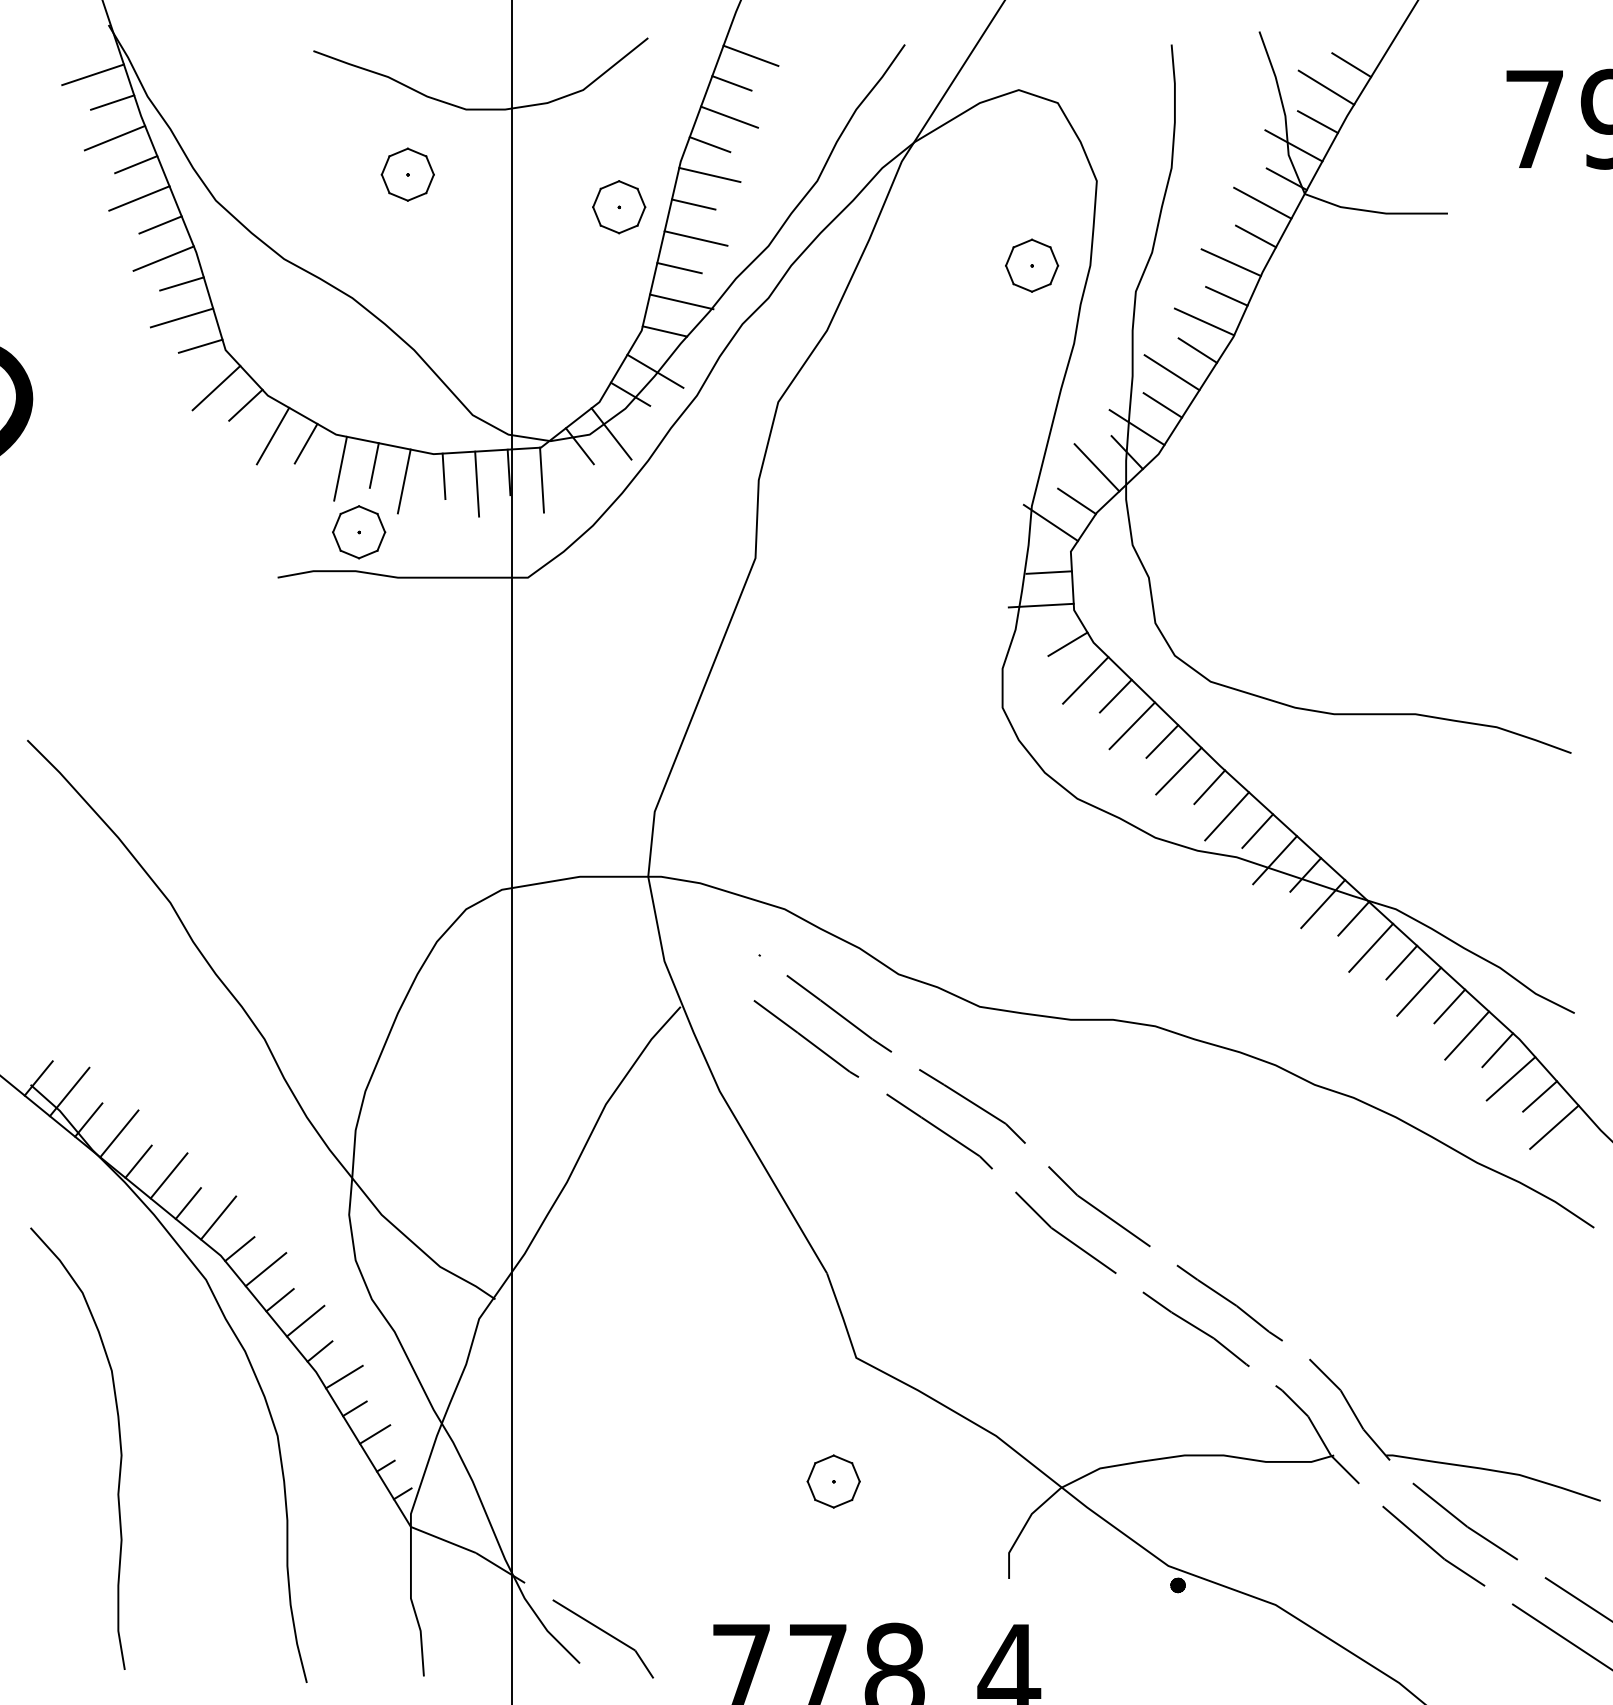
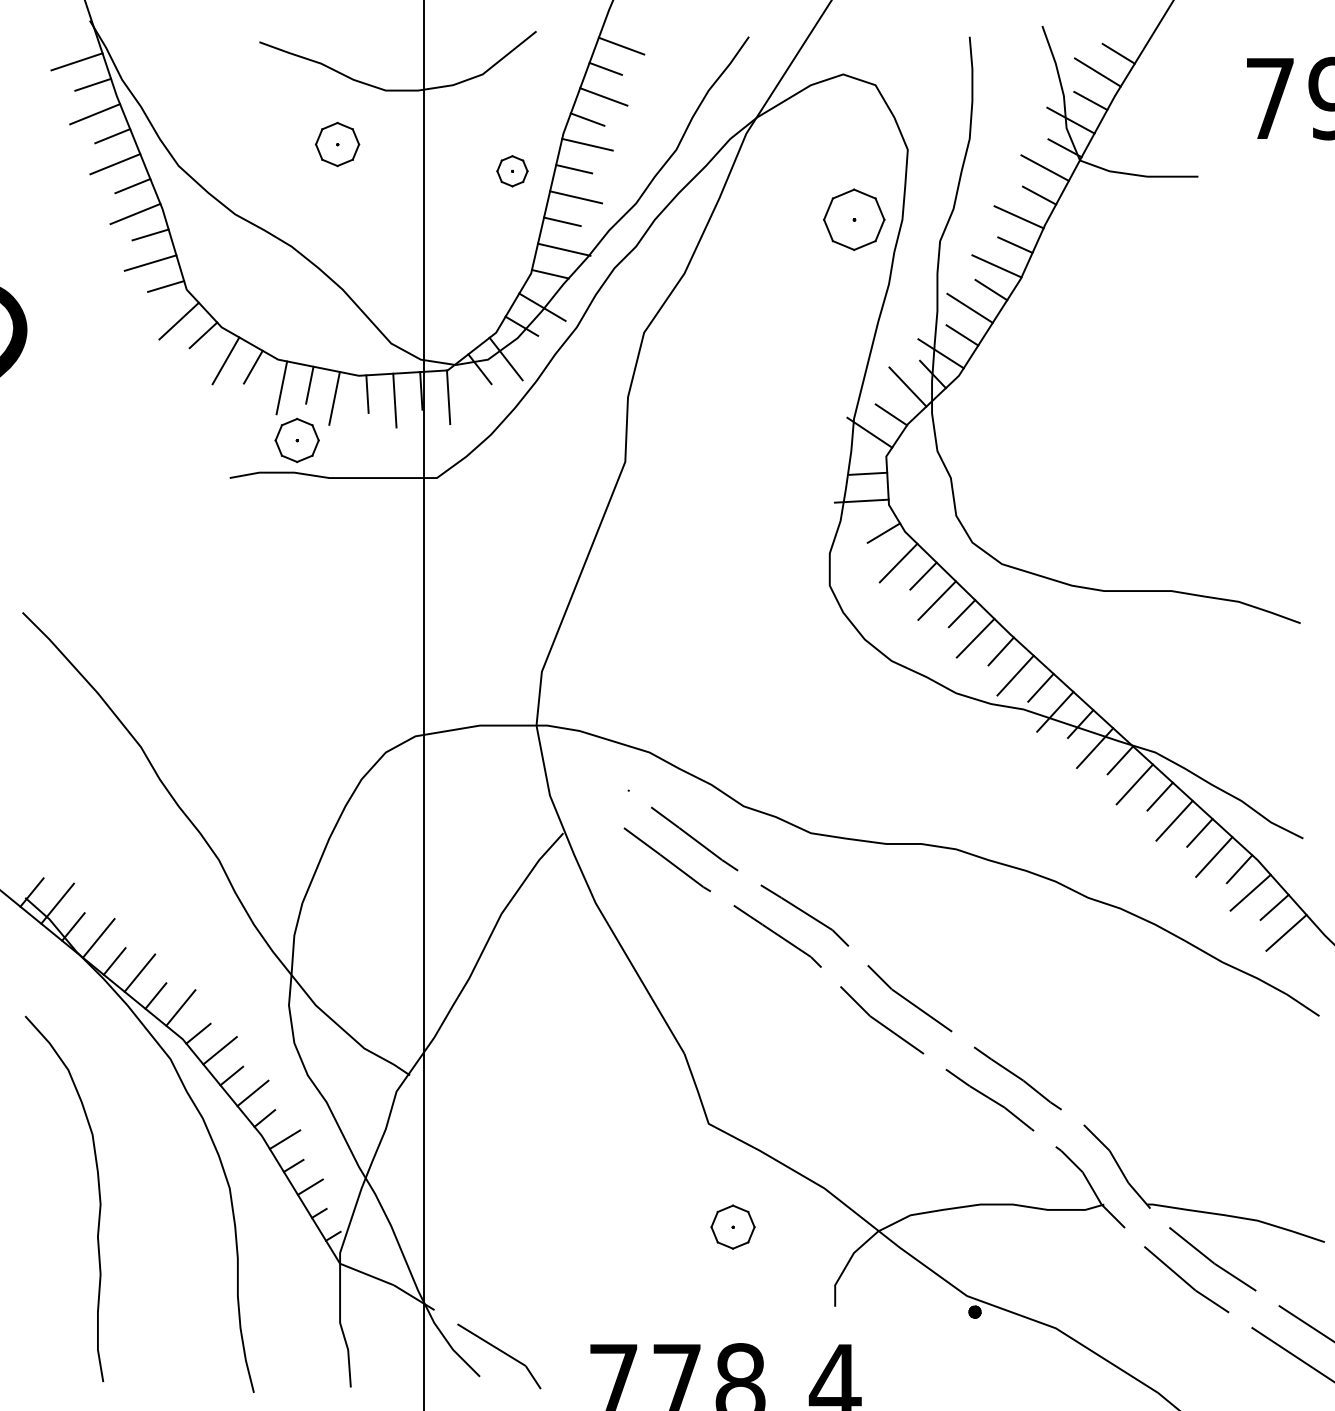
part: (619, 206) -> (512, 170), size x0.7
part: (1031, 265) -> (853, 219), size x1.4
part: (833, 1480) -> (732, 1226), moved

